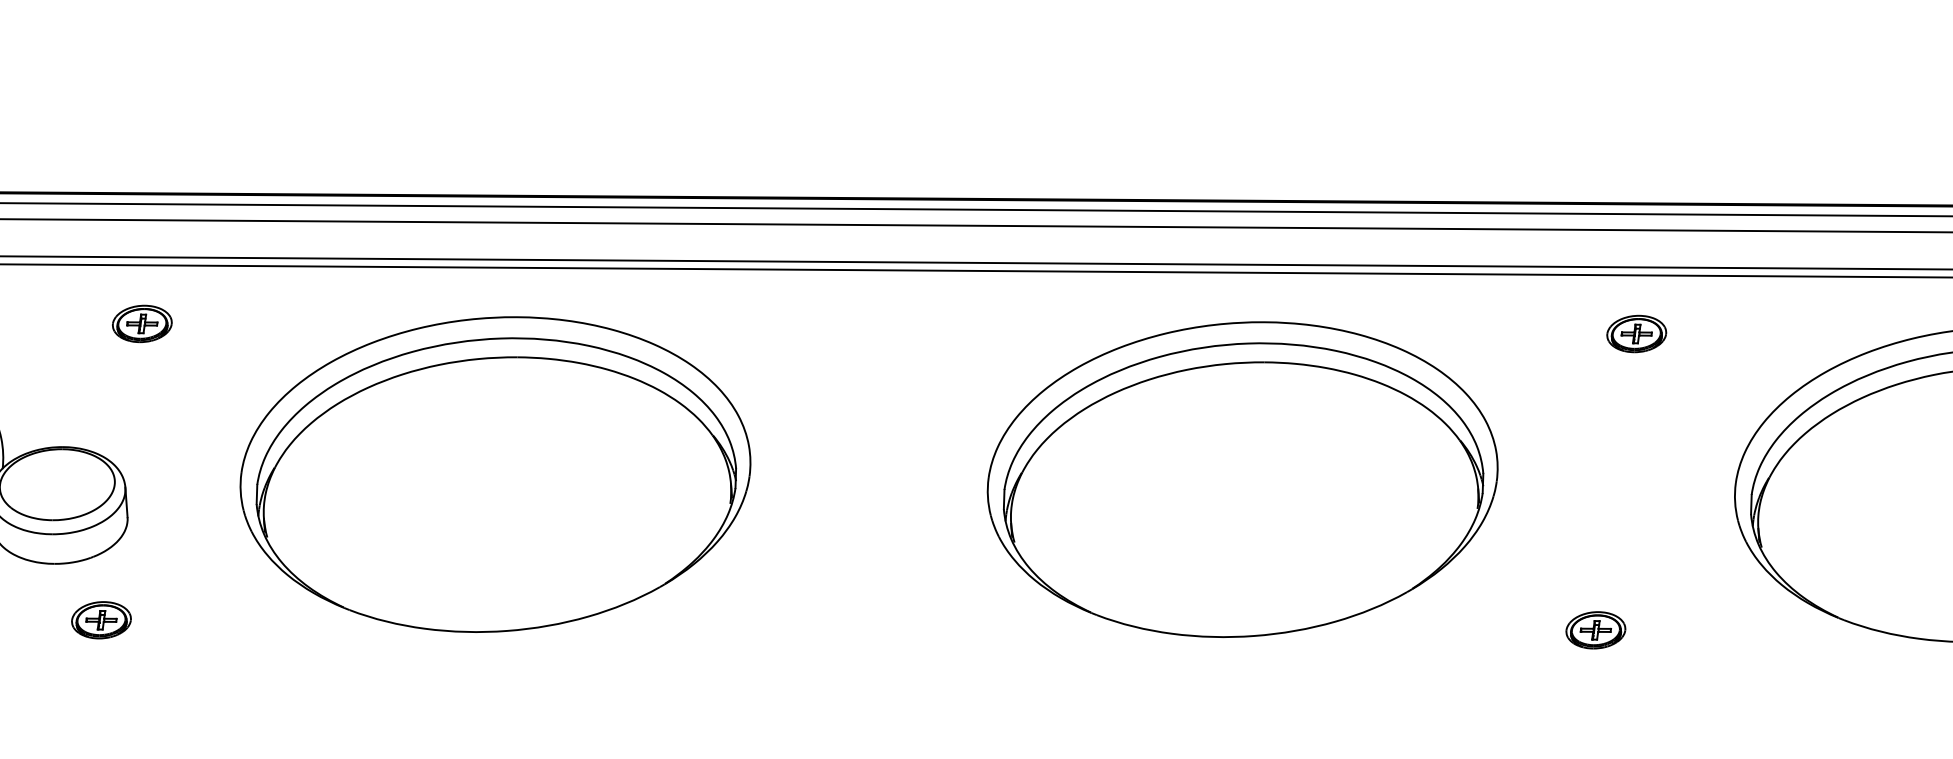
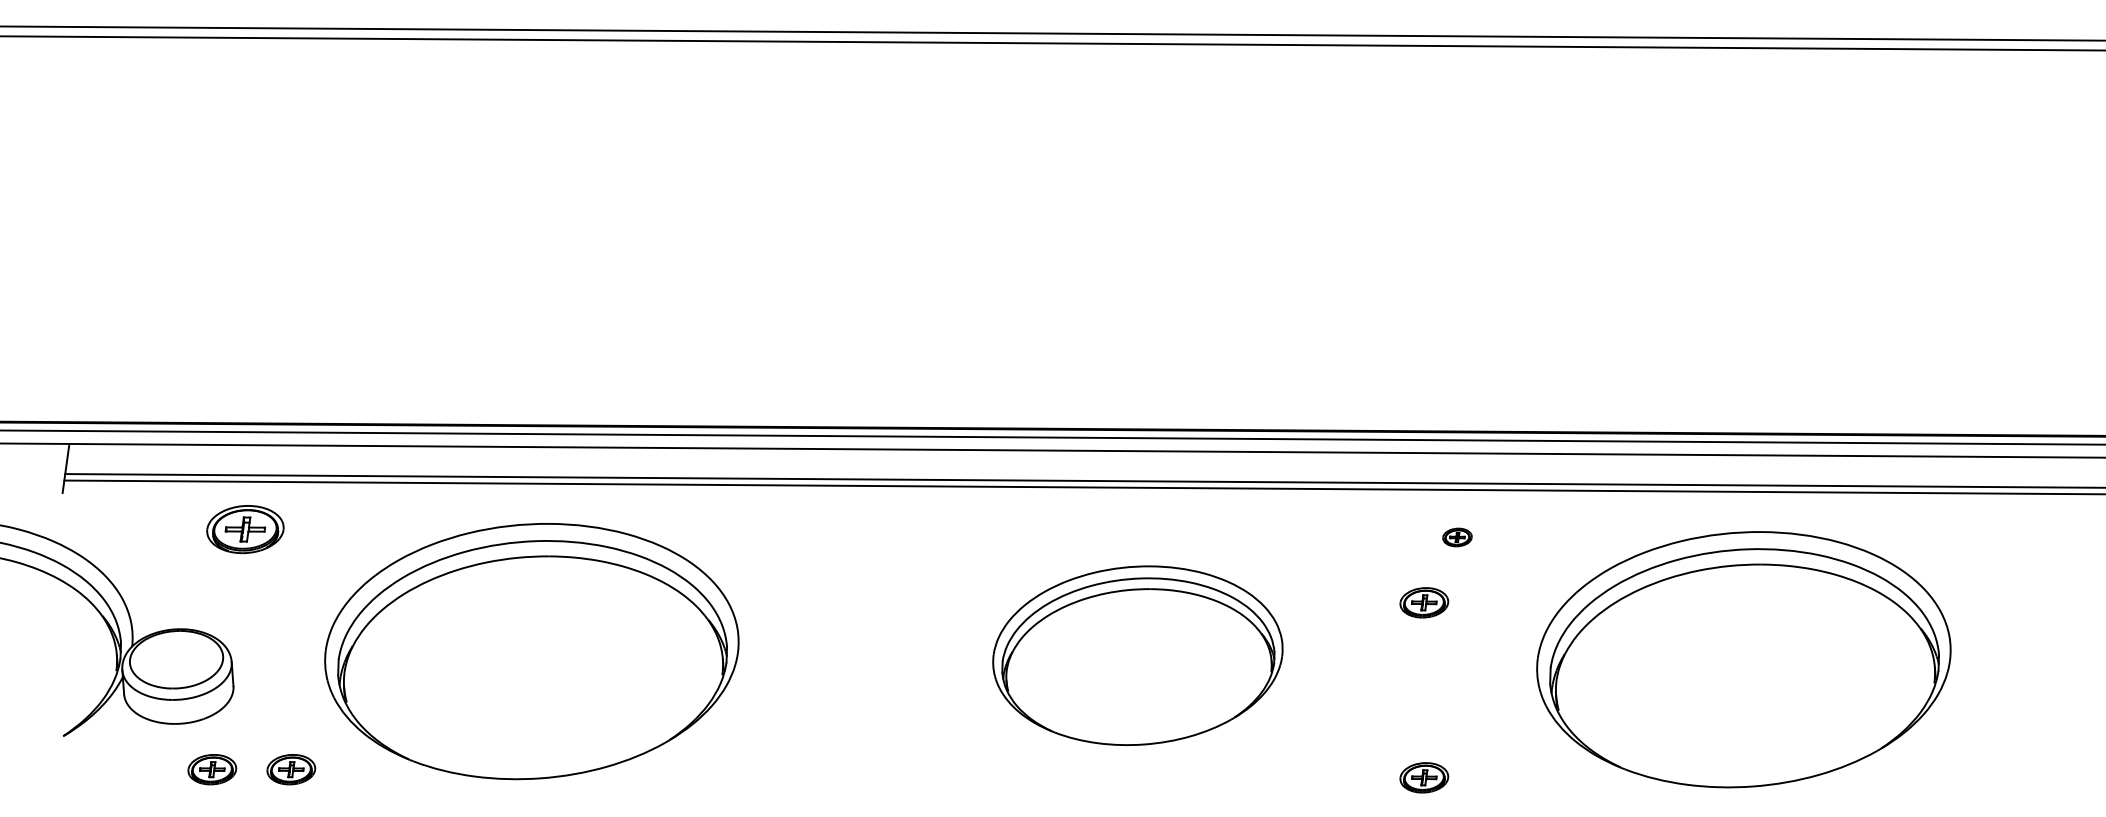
part: (142, 322) -> (245, 528), size x1.6
part: (1636, 334) -> (1457, 537), size x0.6
part: (1596, 414) -> (1424, 602), added
part: (1242, 479) -> (1137, 655), size x0.7
part: (199, 620) -> (291, 769), added

